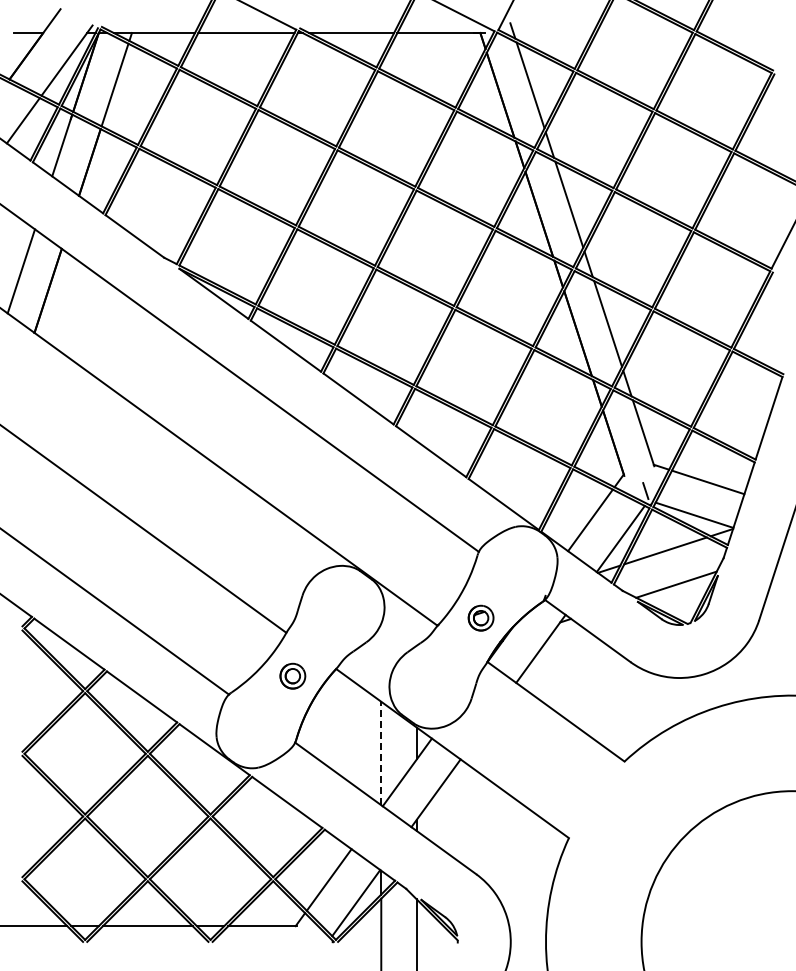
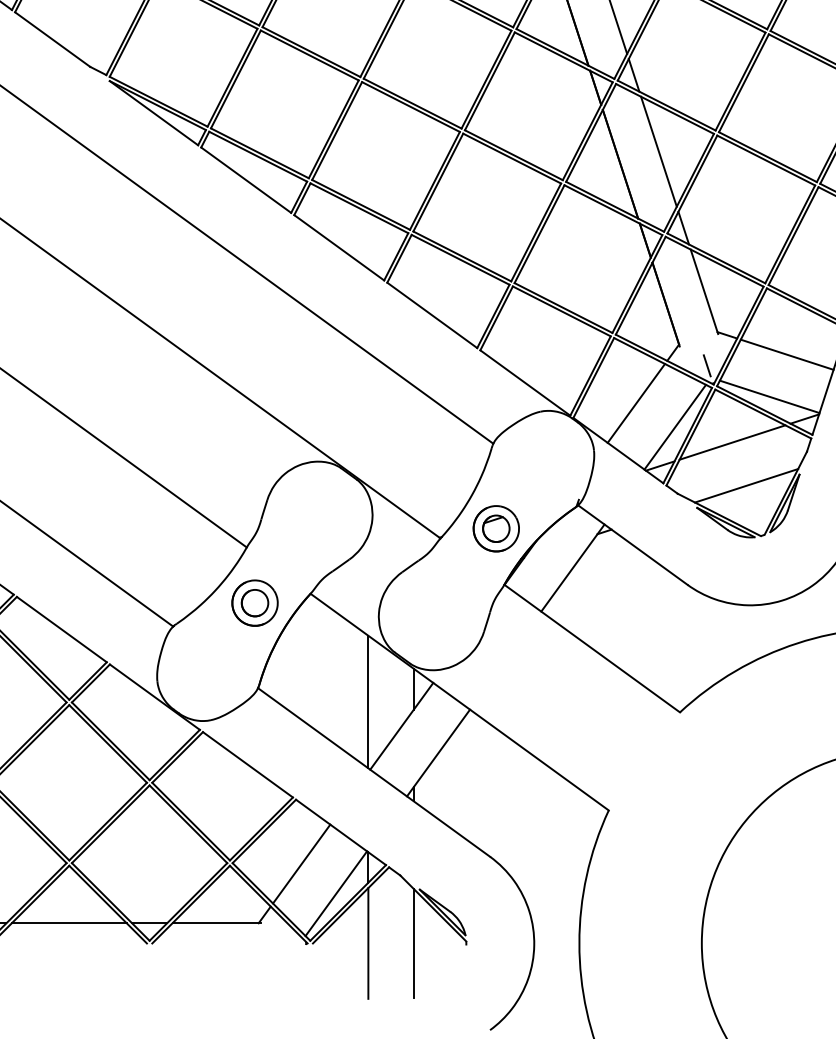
part: (480, 617) -> (495, 527), size x1.43
part: (292, 675) -> (254, 602), size x1.43
line: (381, 753) -> (368, 702), dashed -> solid

